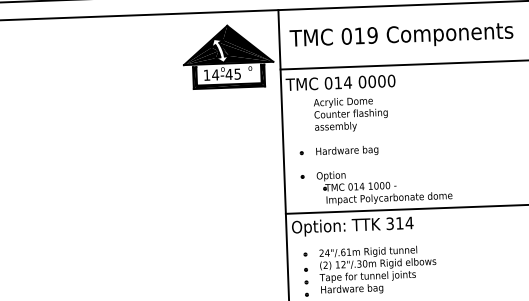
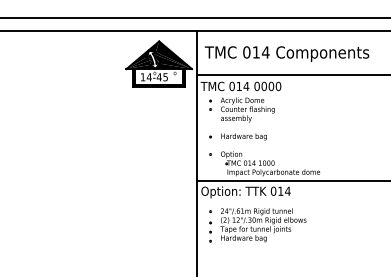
text: (372, 35) -> (265, 52), 019 -> 014
part: (300, 108) -> (210, 104), added
text: (389, 222) -> (273, 190), 314 -> 014

